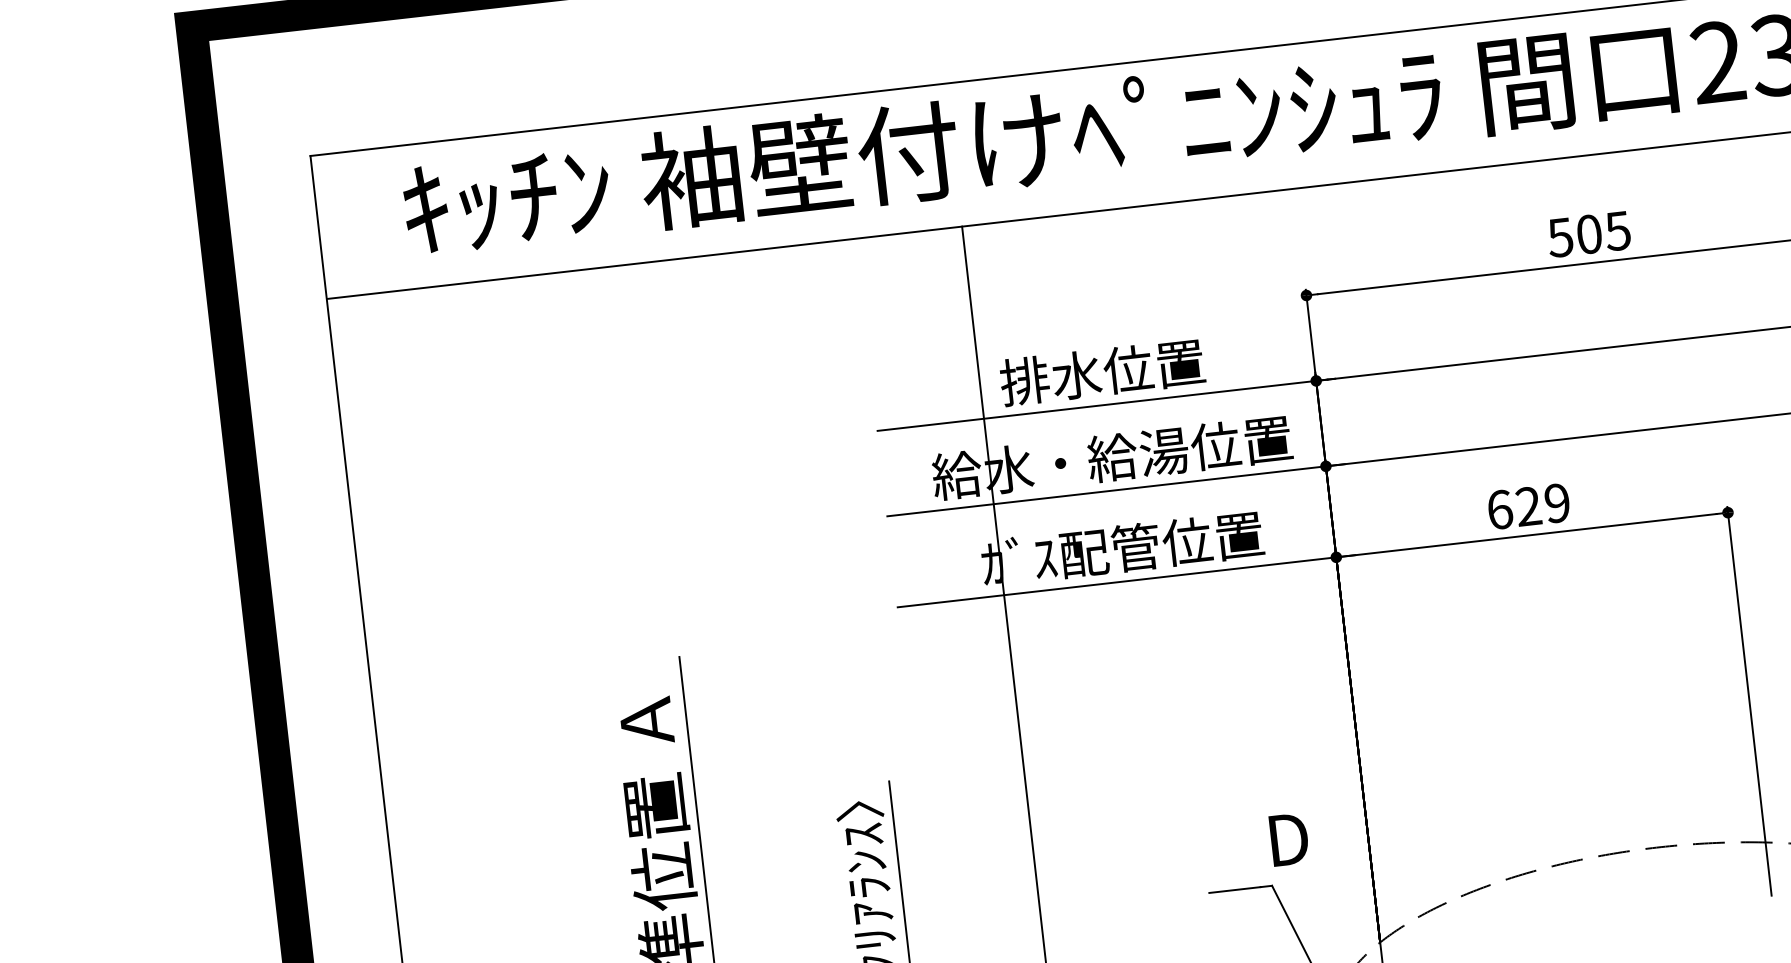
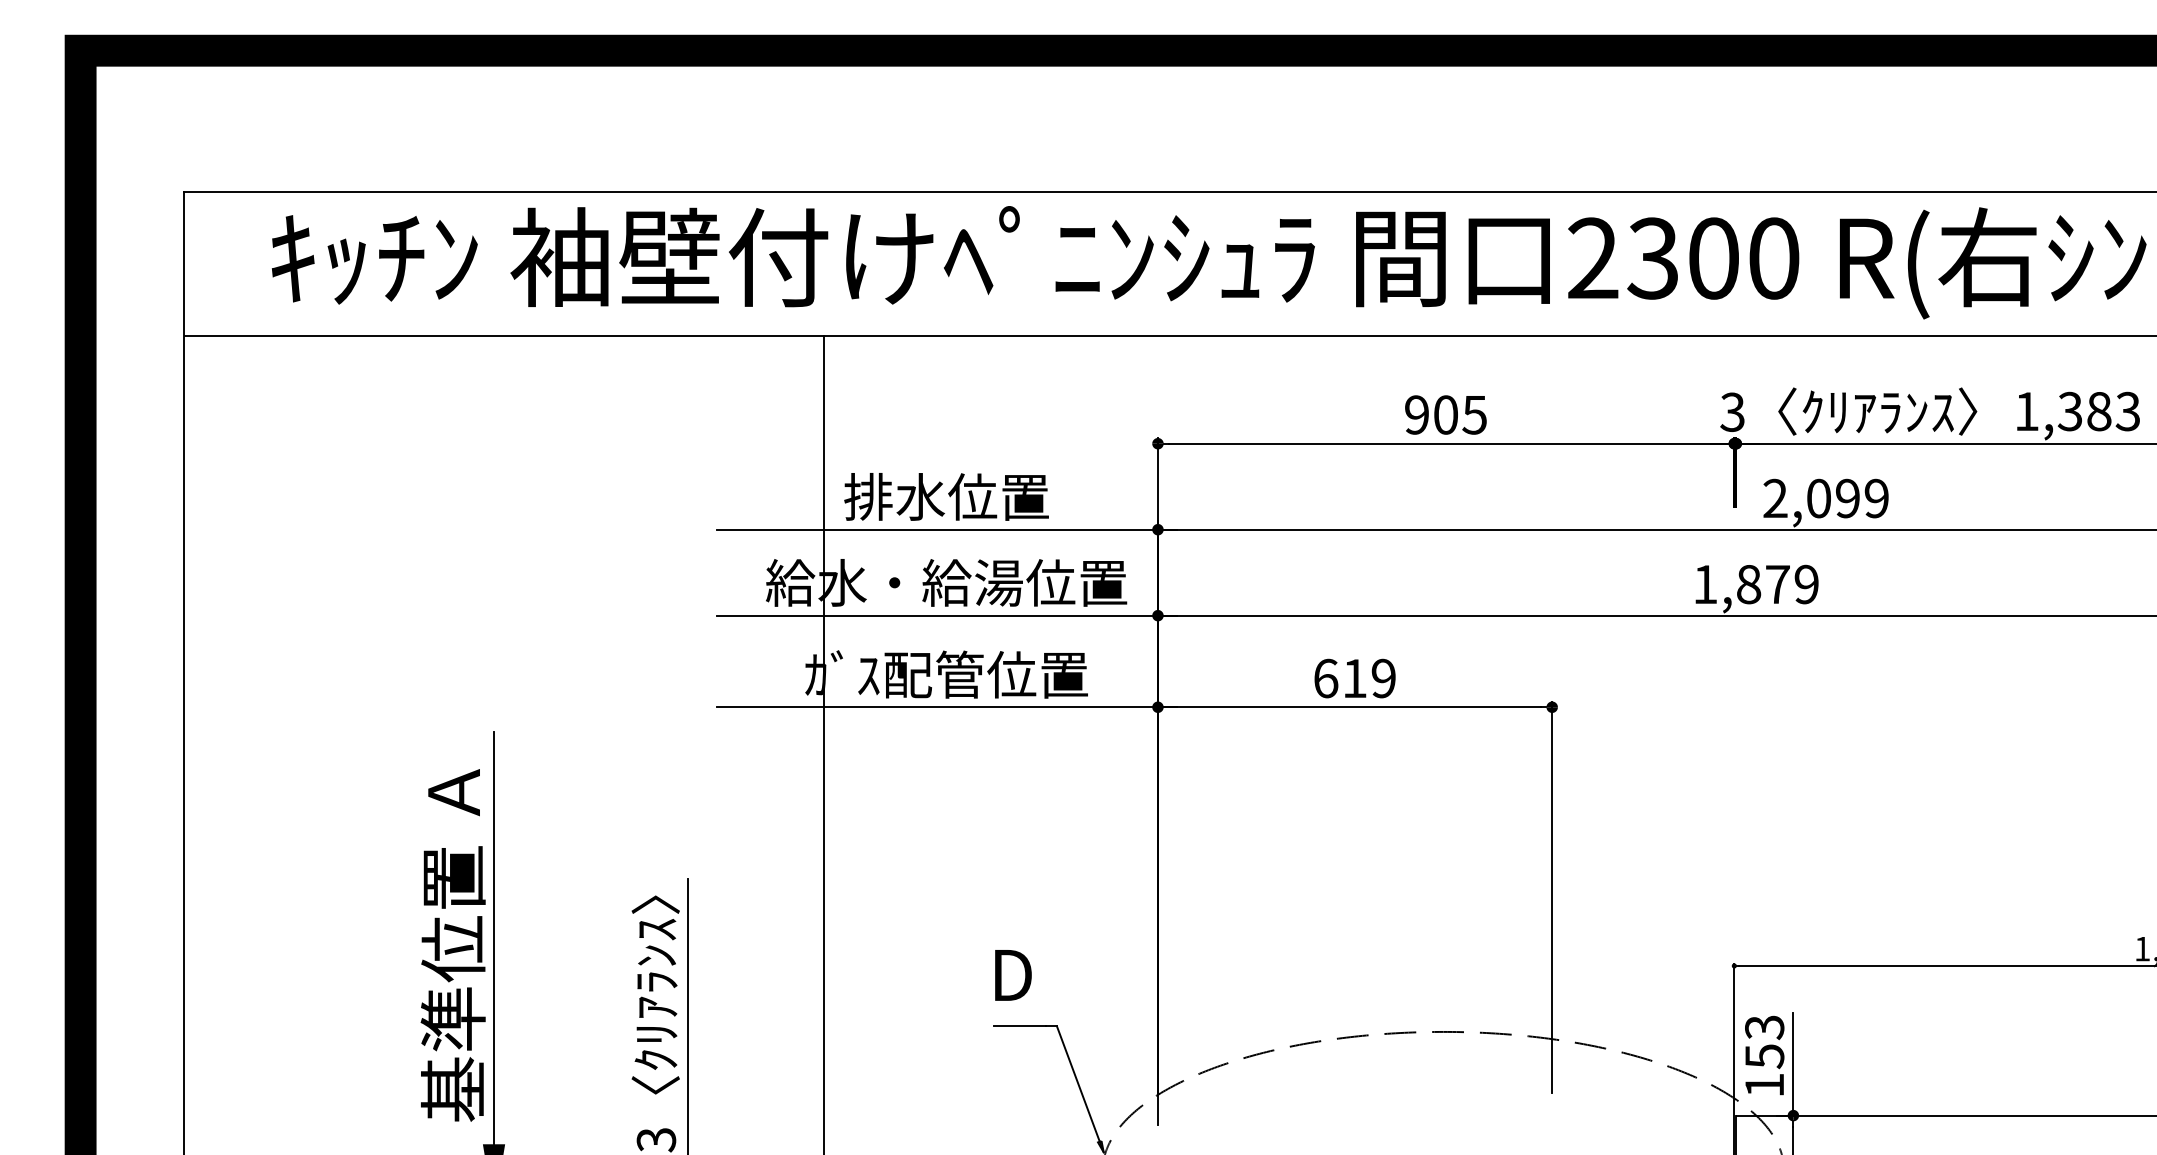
text: (1560, 237) -> (1416, 414), 505 -> 905
text: (1528, 505) -> (1354, 677), 629 -> 619
text: (1289, 839) -> (1013, 975), moved

